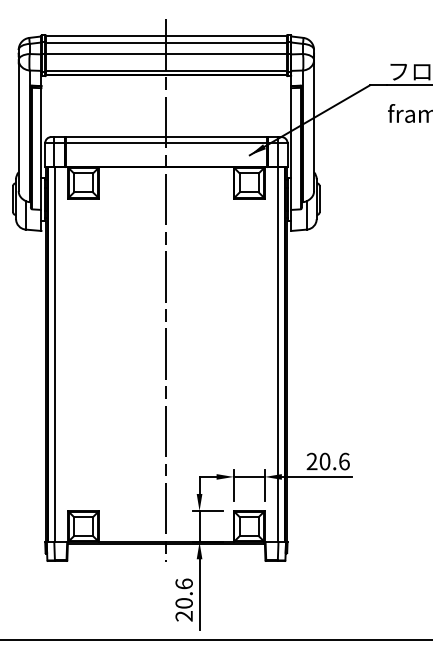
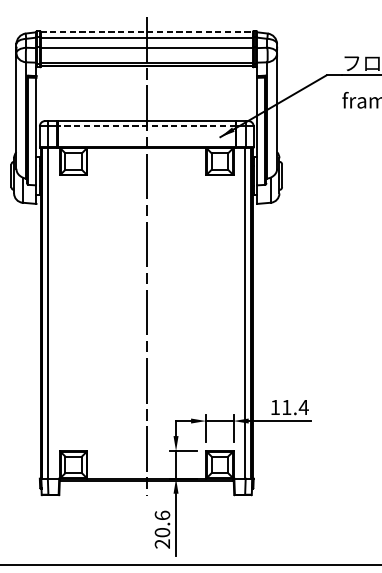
line: (166, 36) -> (146, 32), solid -> dashed
line: (166, 143) -> (146, 126), solid -> dashed
text: (328, 461) -> (289, 407), 20.6 -> 11.4

